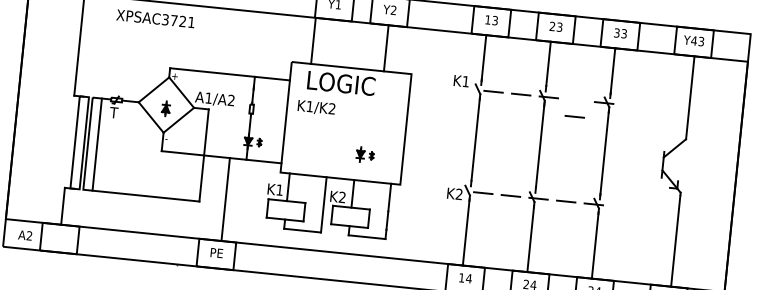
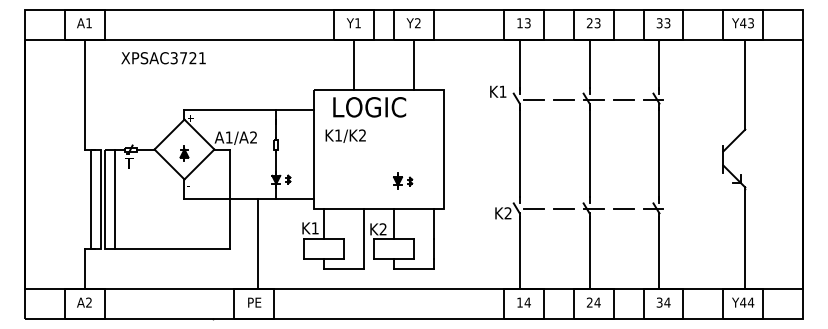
line: (313, 40) -> (354, 64), moved
line: (574, 116) -> (623, 99), moved
text: (25, 235) -> (84, 302), moved

